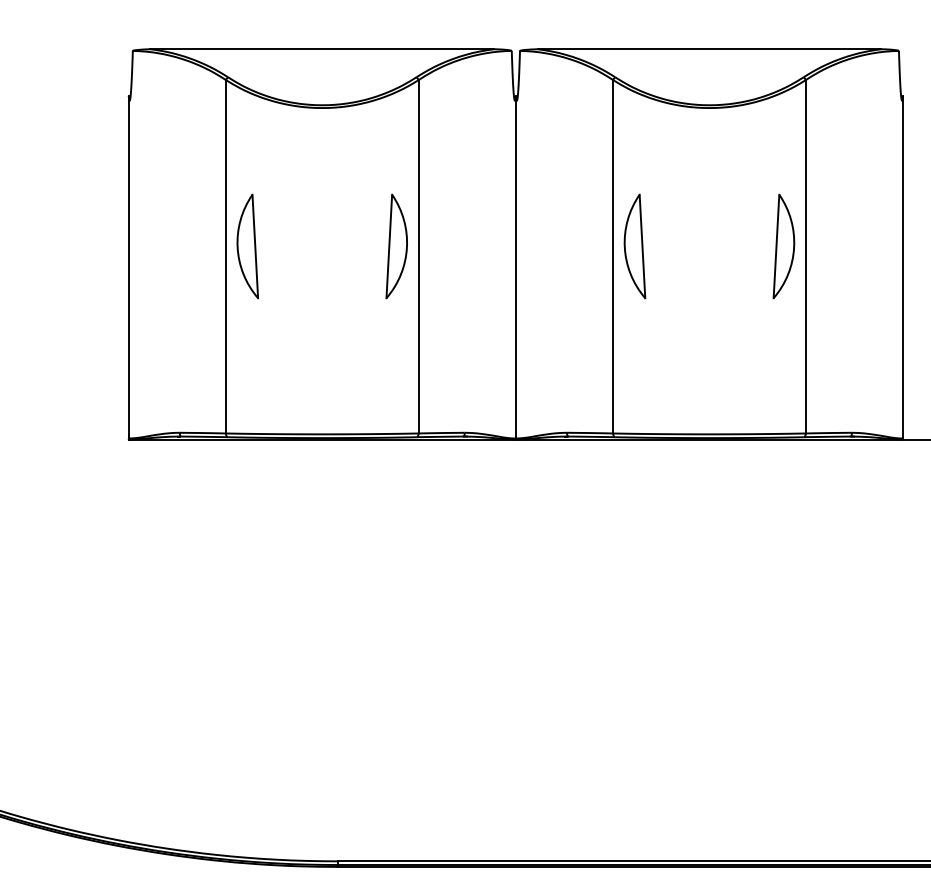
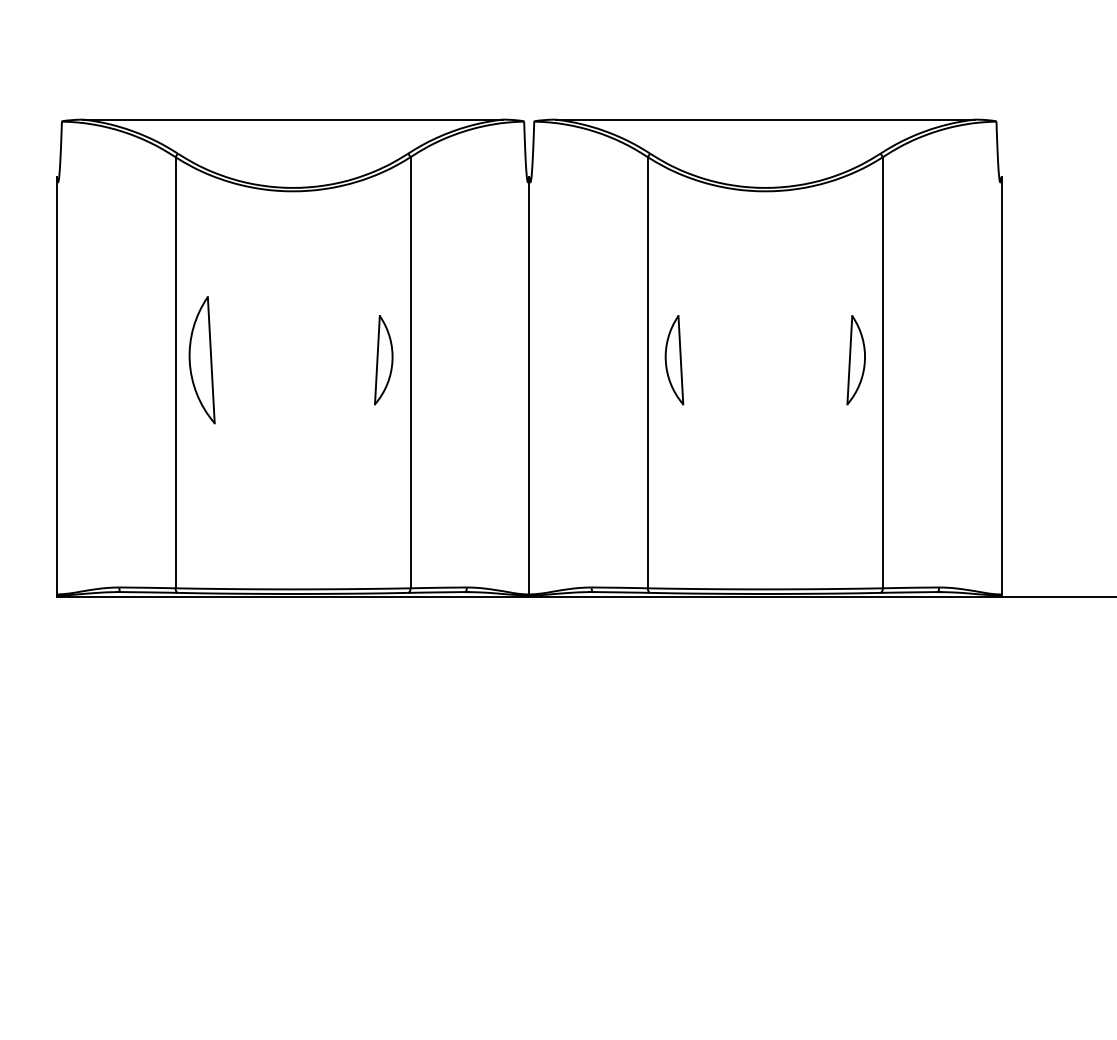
part: (396, 246) -> (383, 360), size x0.7
part: (634, 246) -> (673, 360), size x0.7
part: (783, 246) -> (855, 360), size x0.7

